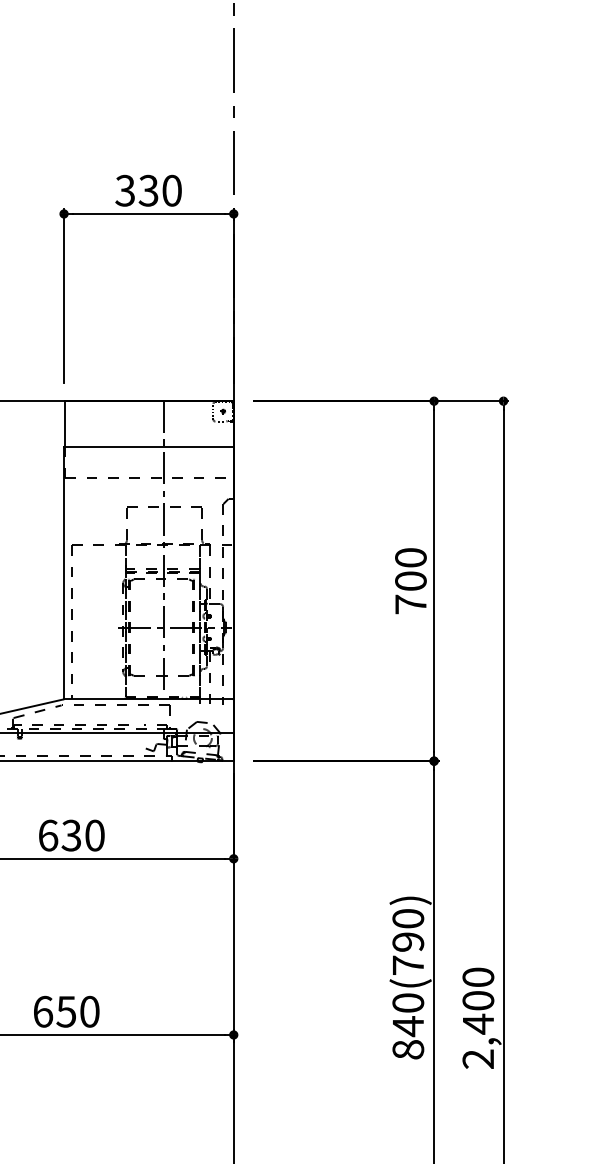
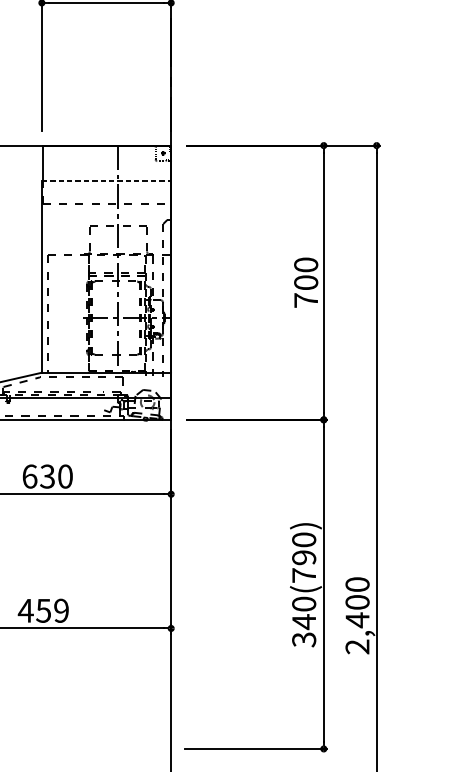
line: (148, 447) -> (106, 180), solid -> dashed
text: (65, 1011) -> (42, 610), 650 -> 459
text: (408, 1049) -> (304, 639), 840(790) -> 340(790)

